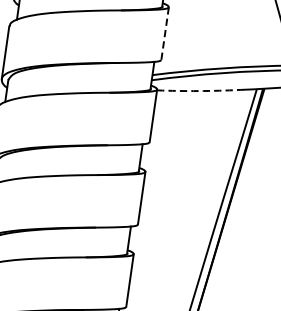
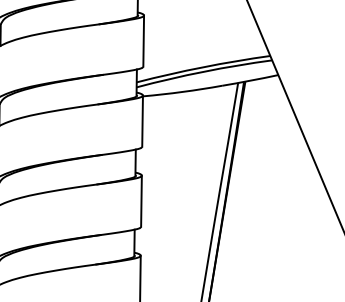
line: (164, 33) -> (143, 41), dashed -> solid
arc: (198, 90) -> (182, 91), dashed -> solid

